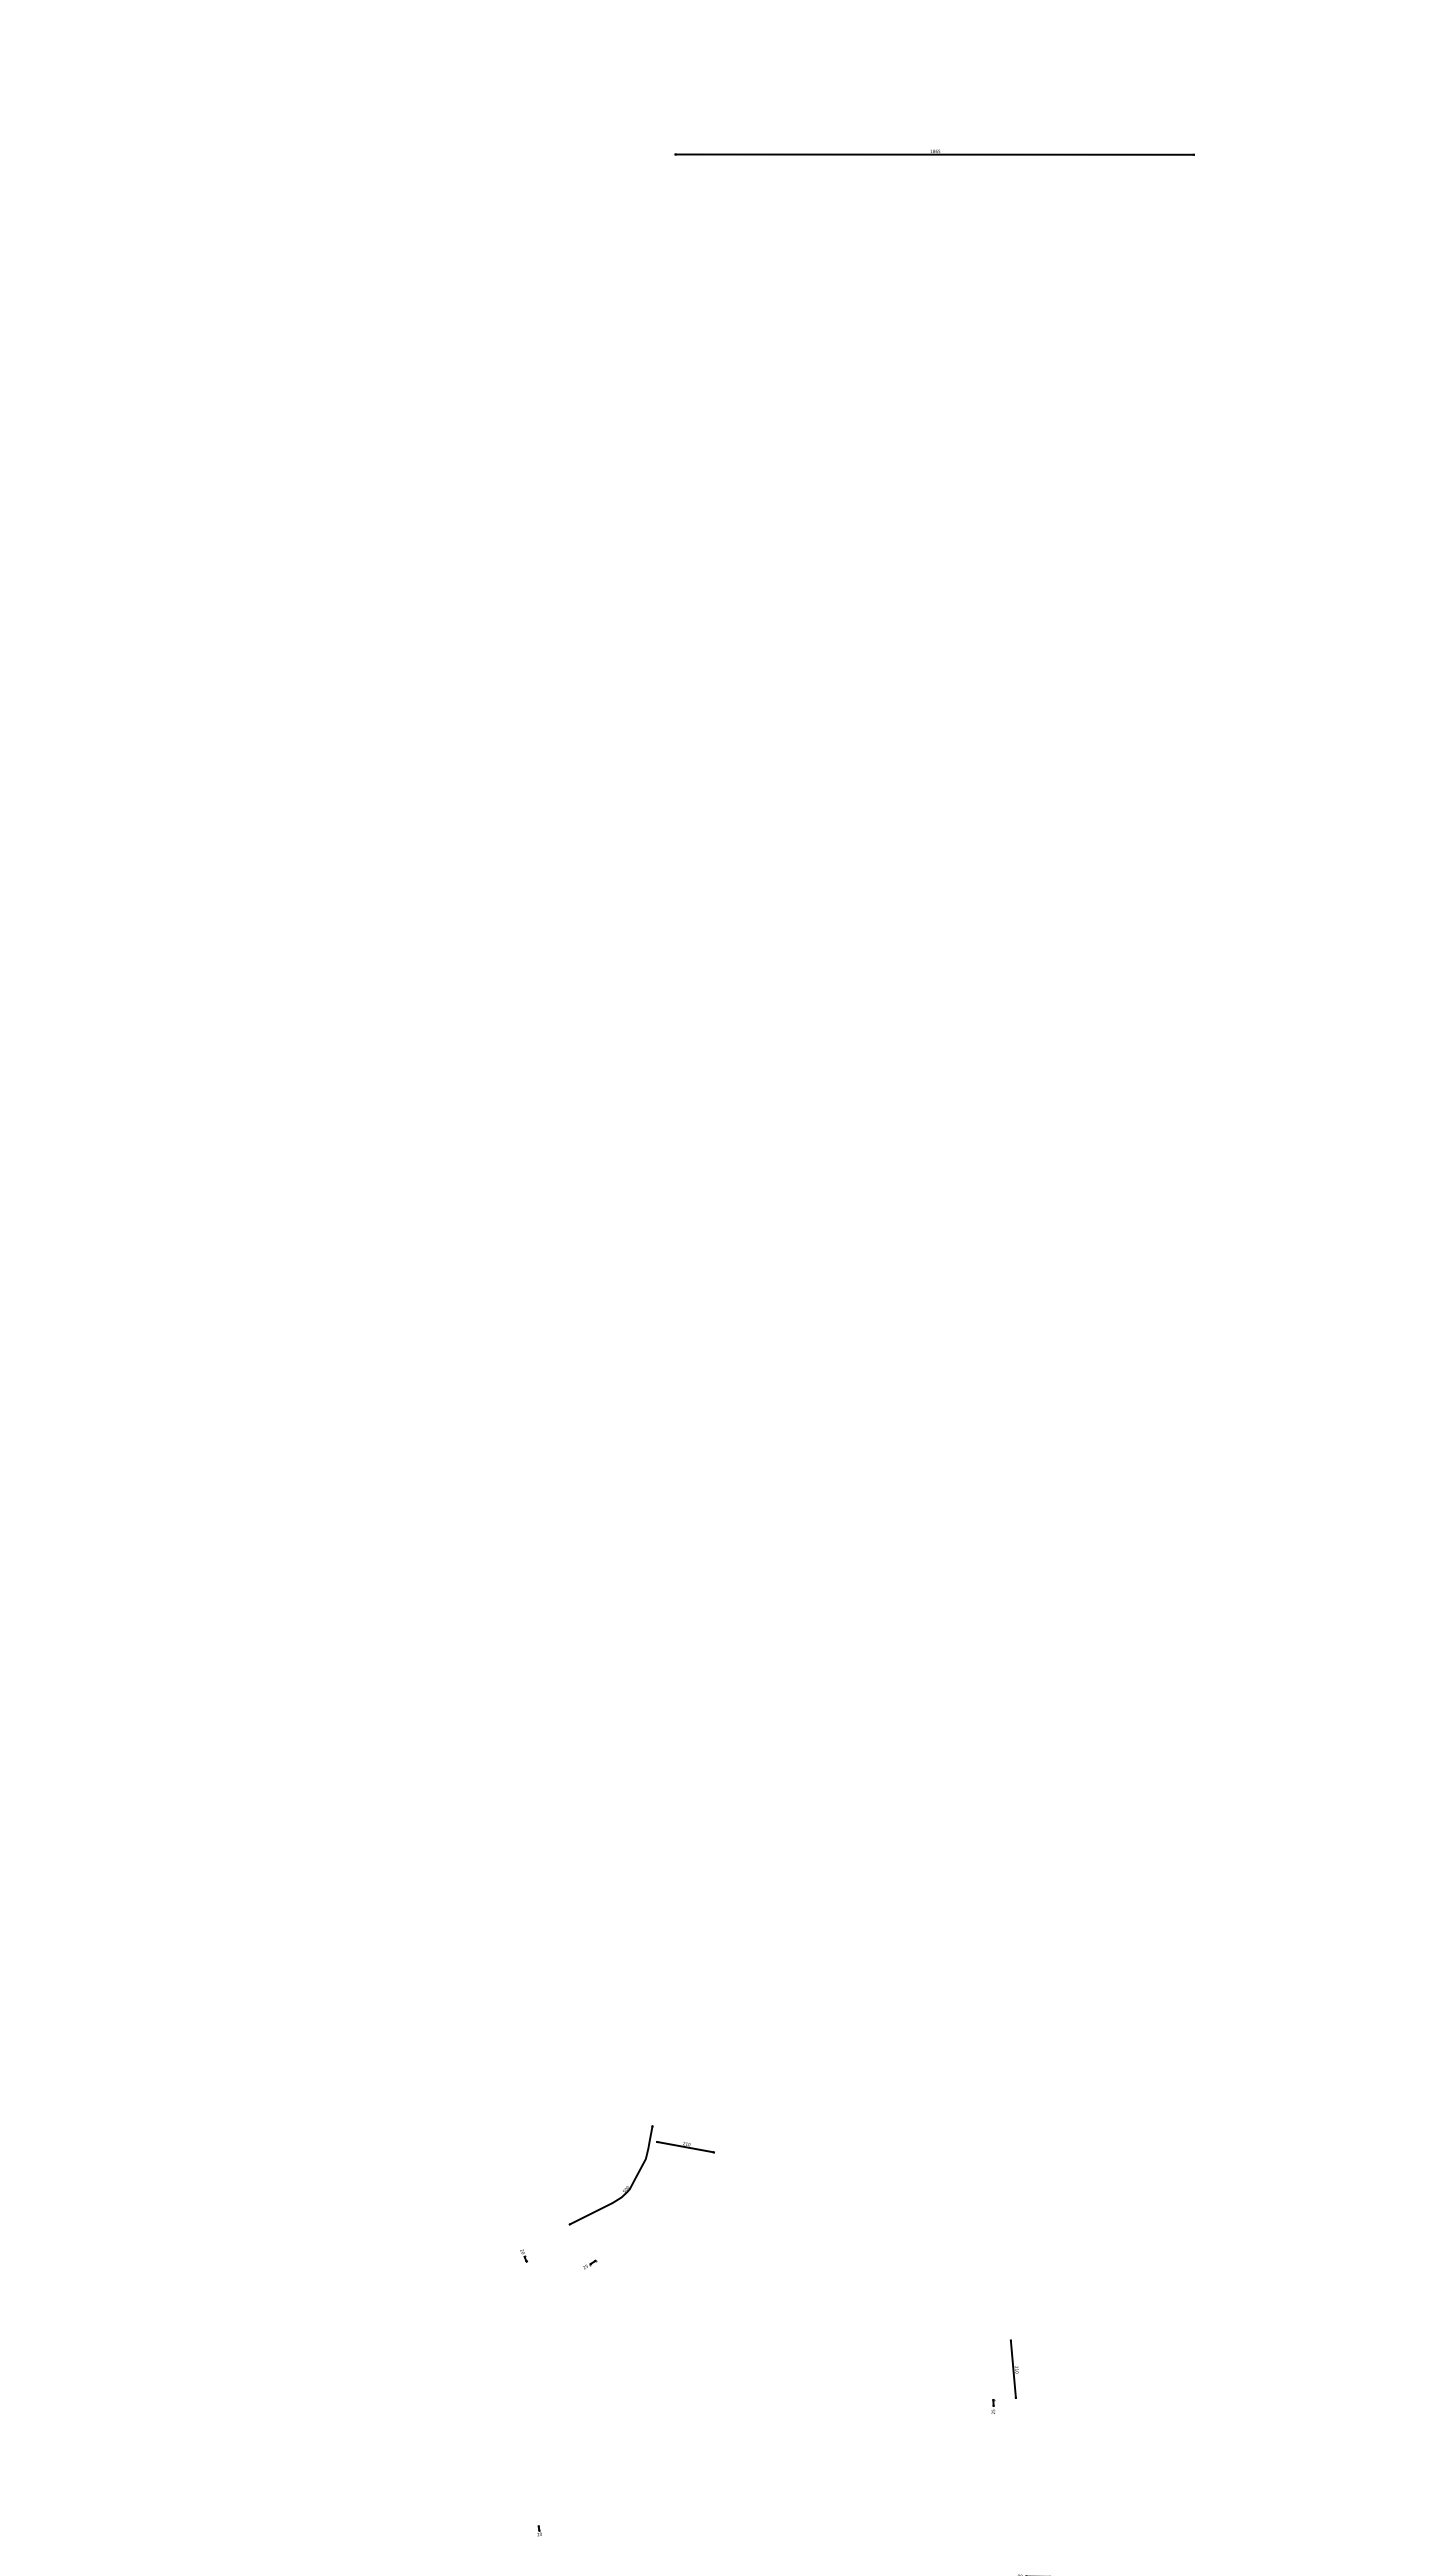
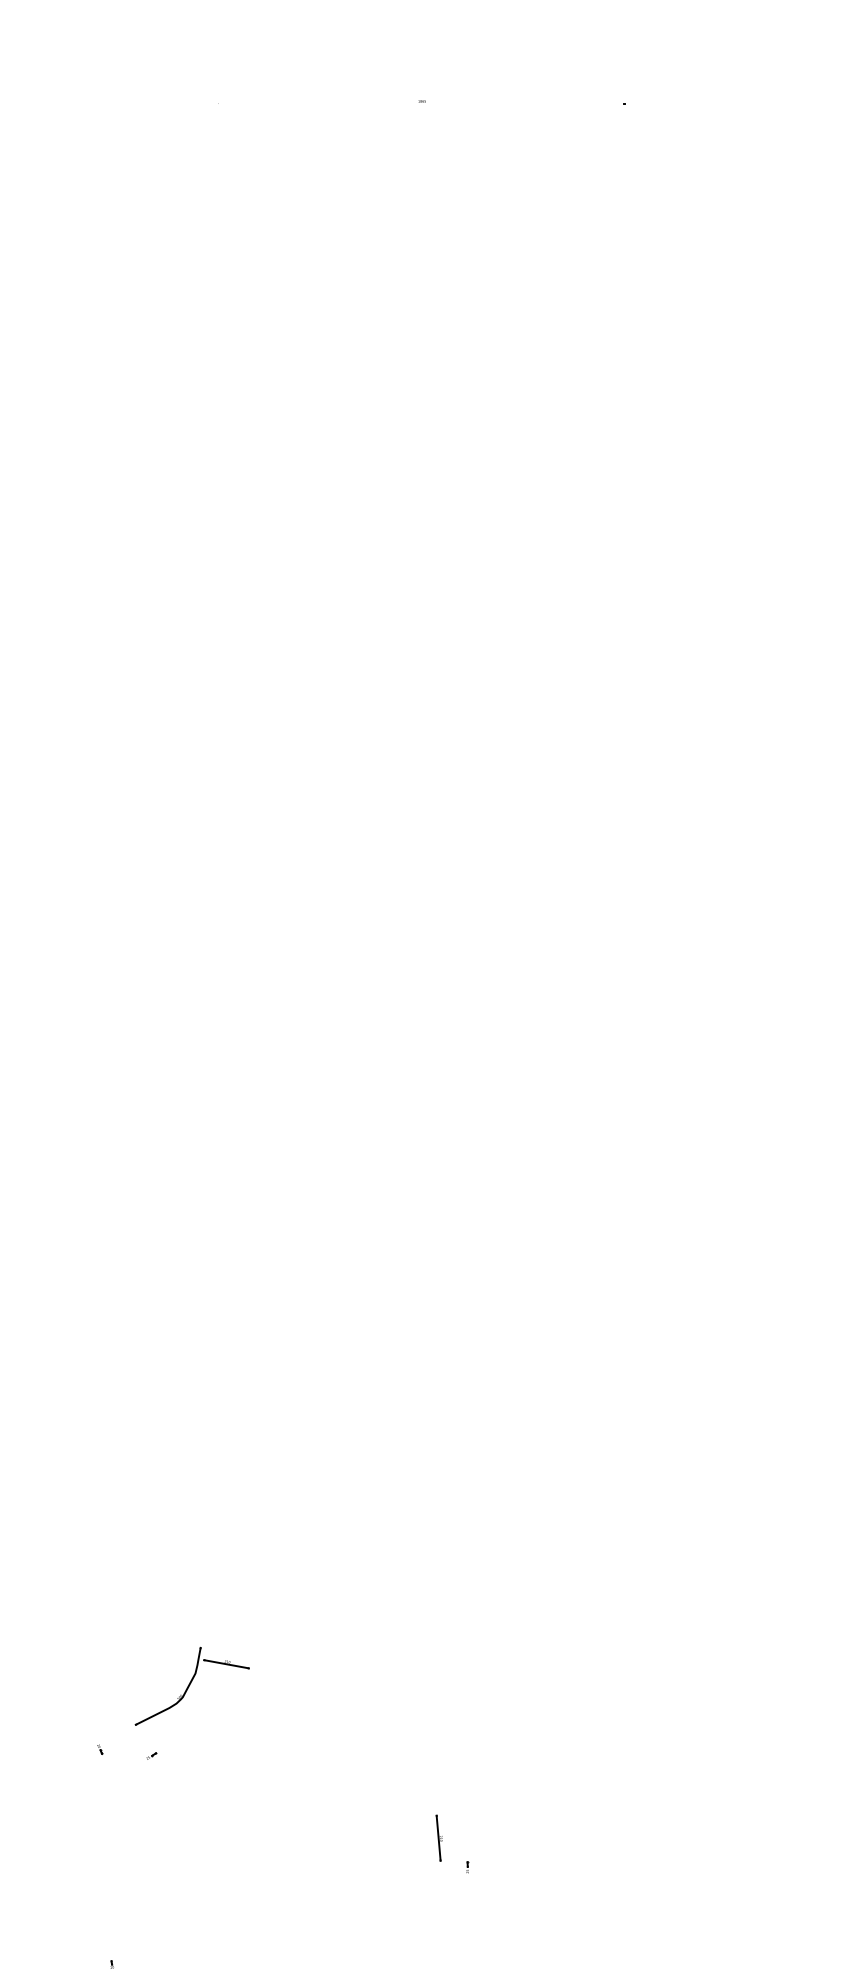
line: (934, 154) -> (421, 103), removed
part: (1013, 2368) -> (438, 1837), moved

